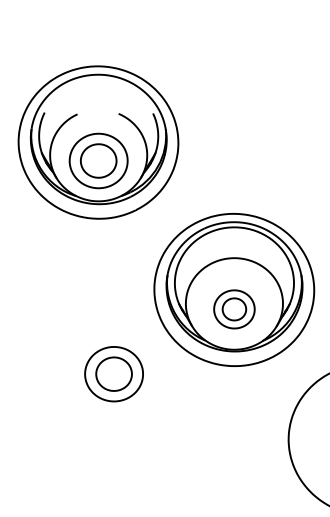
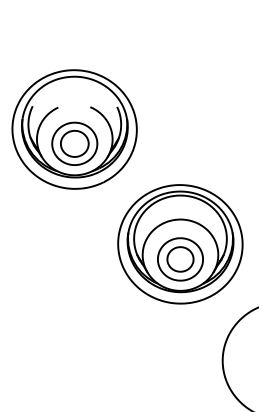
part: (234, 309) -> (180, 259), size x1.43
part: (113, 373) -> (86, 309), removed

